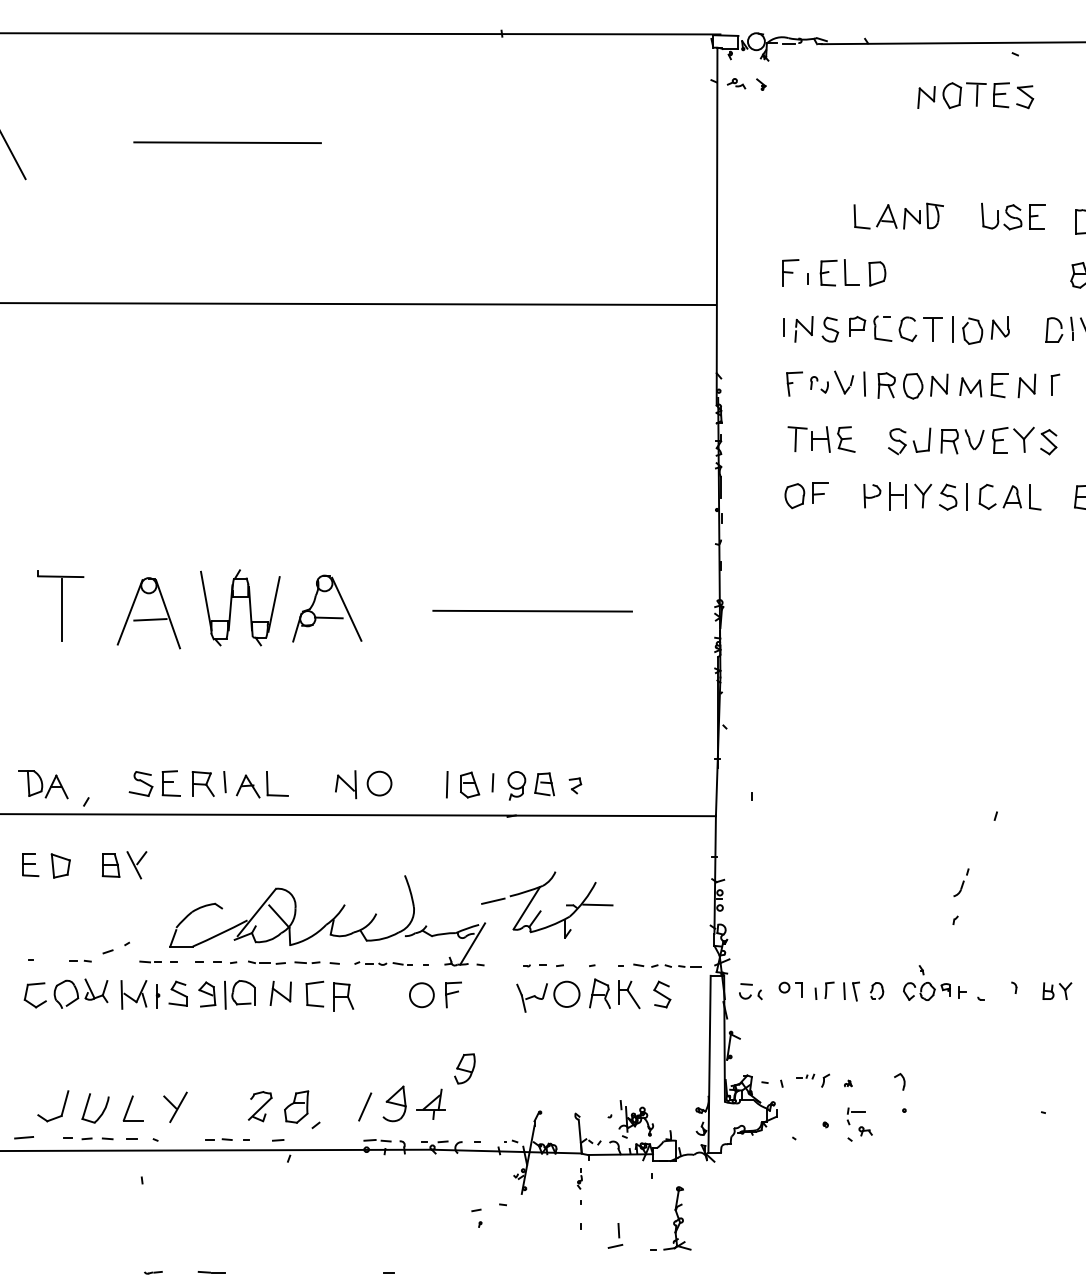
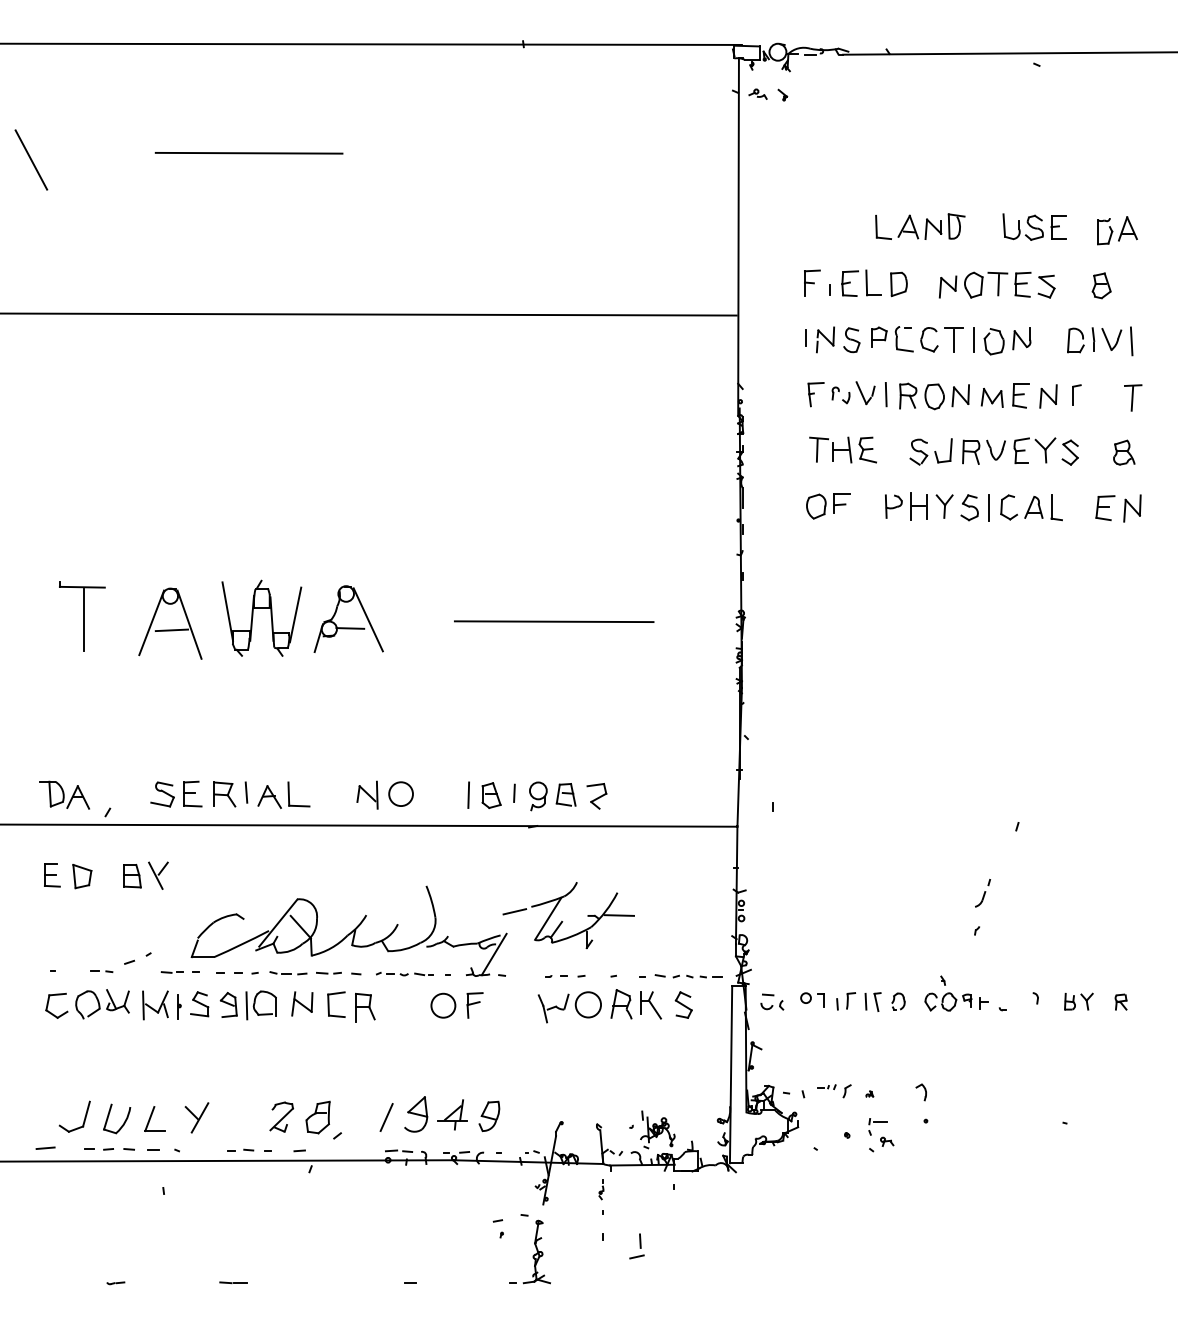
part: (974, 94) -> (996, 284), moved
part: (574, 785) -> (596, 796), size x1.67
part: (464, 1067) -> (489, 1115), moved
part: (669, 1217) -> (529, 1251), moved
line: (152, 1272) -> (115, 1283), moved

